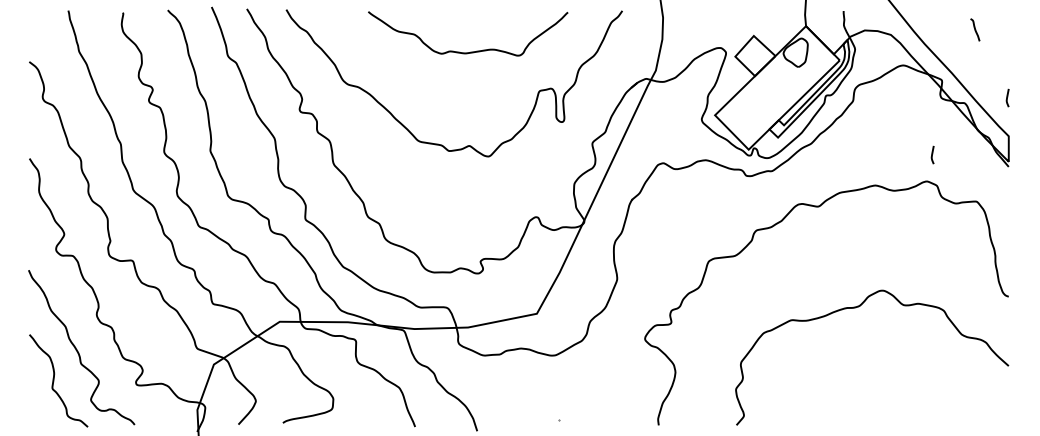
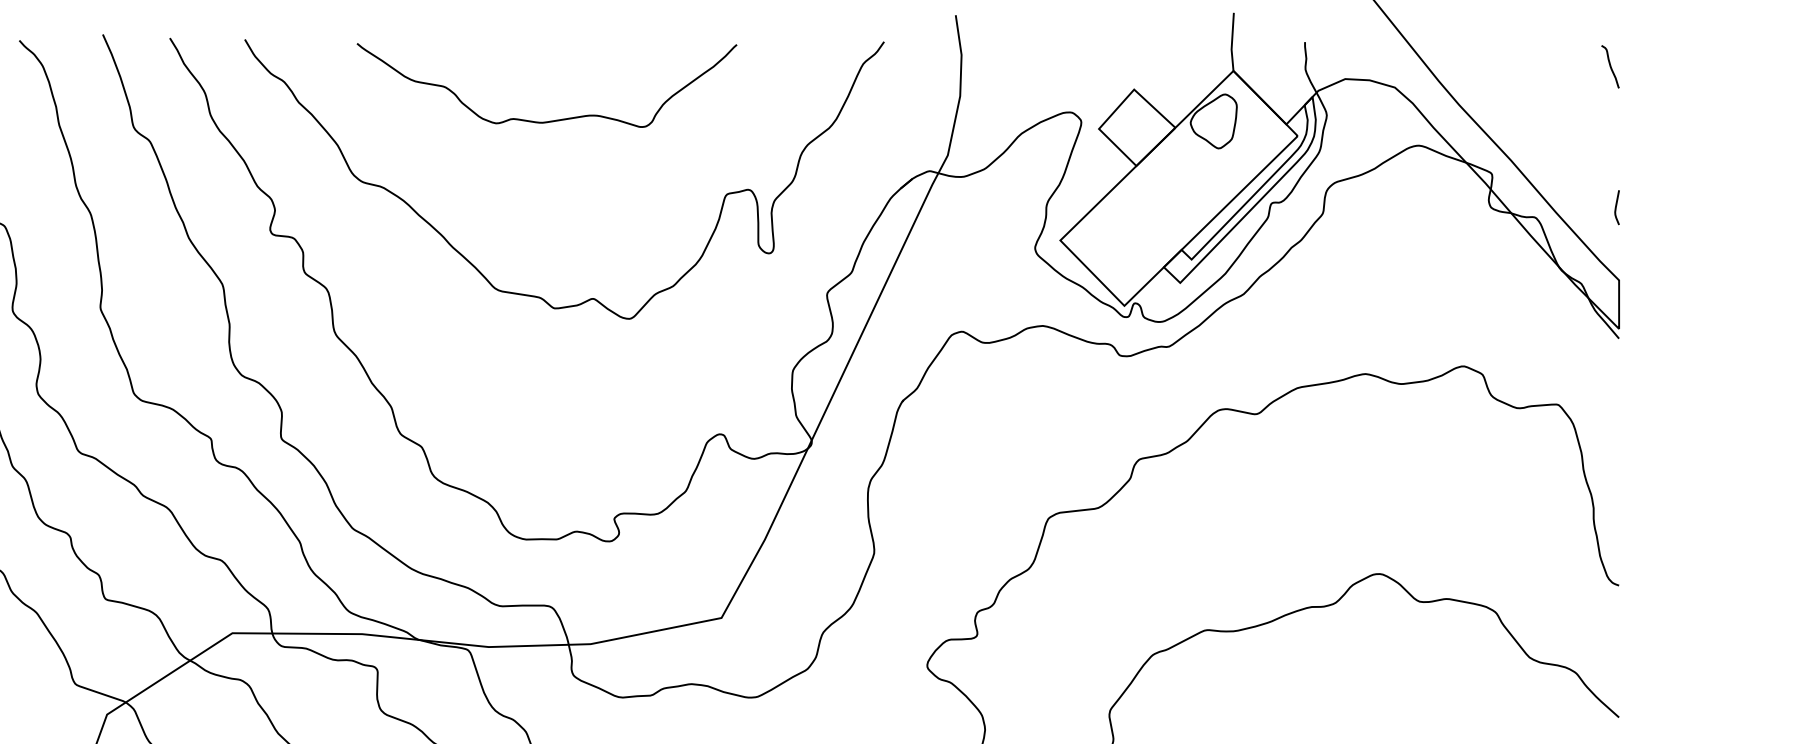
line: (975, 29) -> (1610, 65), moved
curve: (470, 51) -> (551, 119), moved
curve: (932, 154) -> (1474, 315), removed

